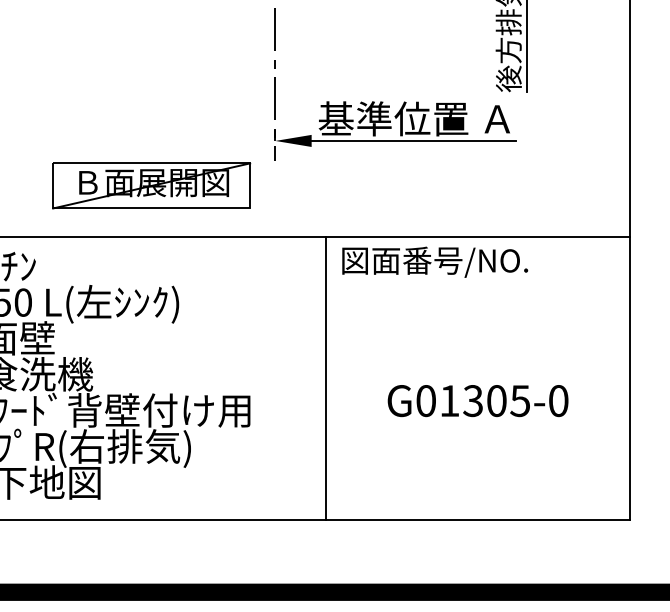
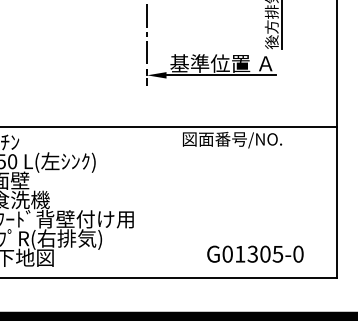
part: (150, 186) -> (80, 99), removed
line: (326, 377) -> (174, 201), removed
text: (478, 399) -> (255, 253), moved

